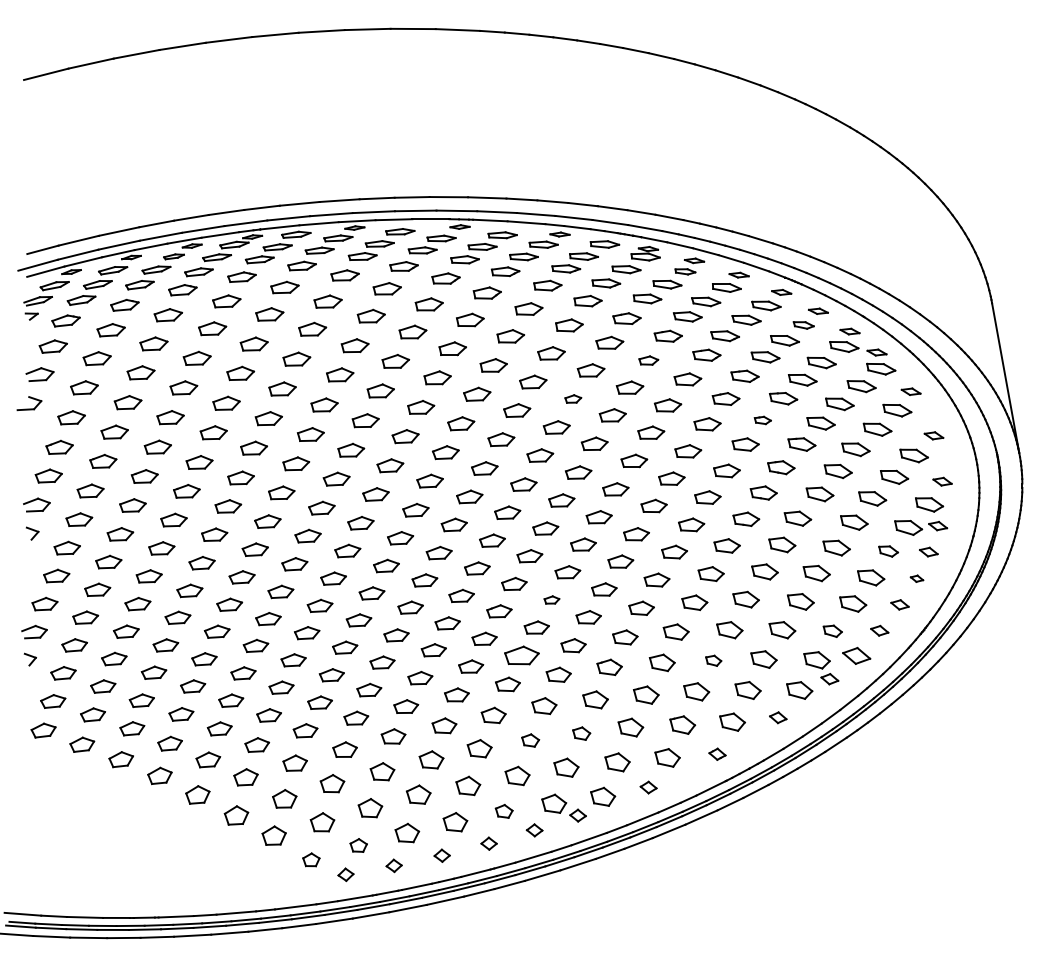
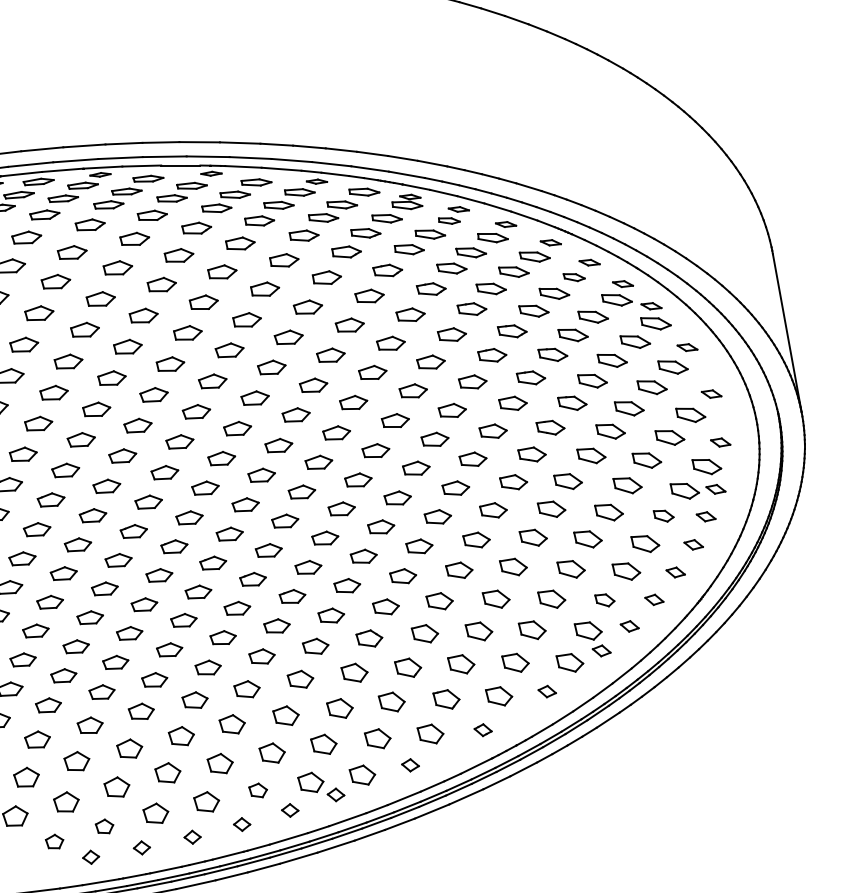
part: (648, 360) -> (410, 314), size x1.43
part: (573, 398) -> (331, 354), size x1.67
part: (762, 420) -> (530, 377), size x1.67
part: (916, 578) -> (693, 544), size x1.43
part: (551, 599) -> (307, 566), size x1.67
part: (522, 655) -> (277, 625), size x0.71
part: (855, 655) -> (628, 625), size x0.62
part: (713, 660) -> (478, 631), size x1.67
part: (581, 733) -> (339, 708), size x1.43
part: (530, 740) -> (285, 715), size x1.43

